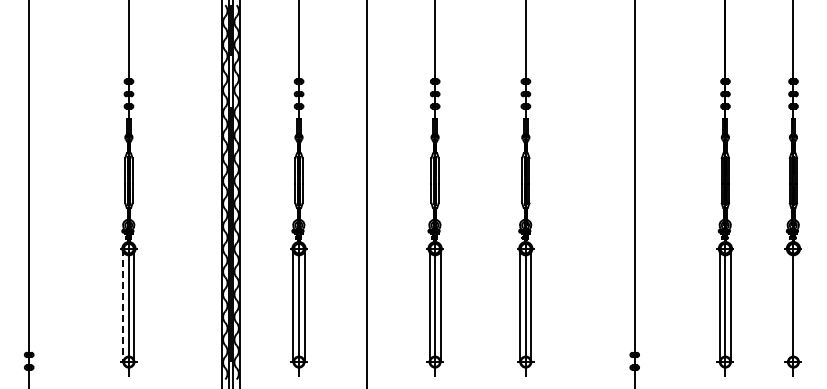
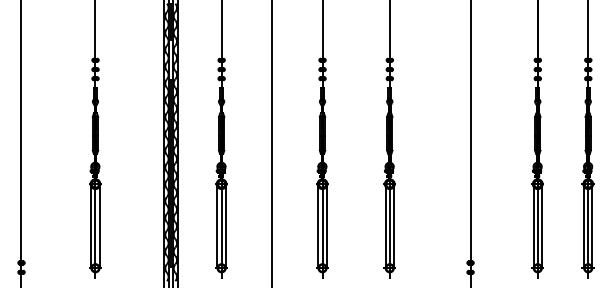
line: (123, 305) -> (91, 226), dashed -> solid
line: (787, 305) -> (583, 226), added
line: (799, 305) -> (592, 226), added

